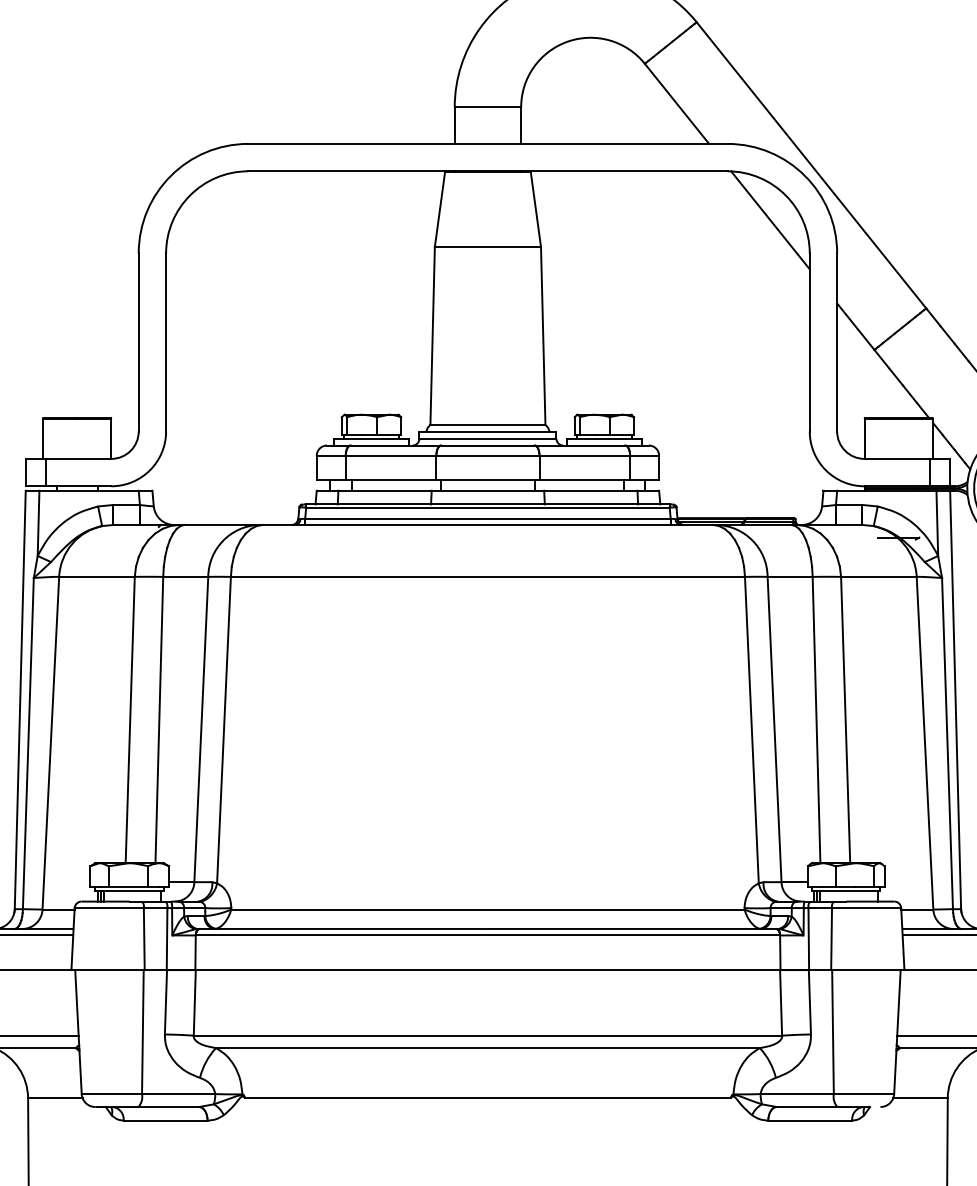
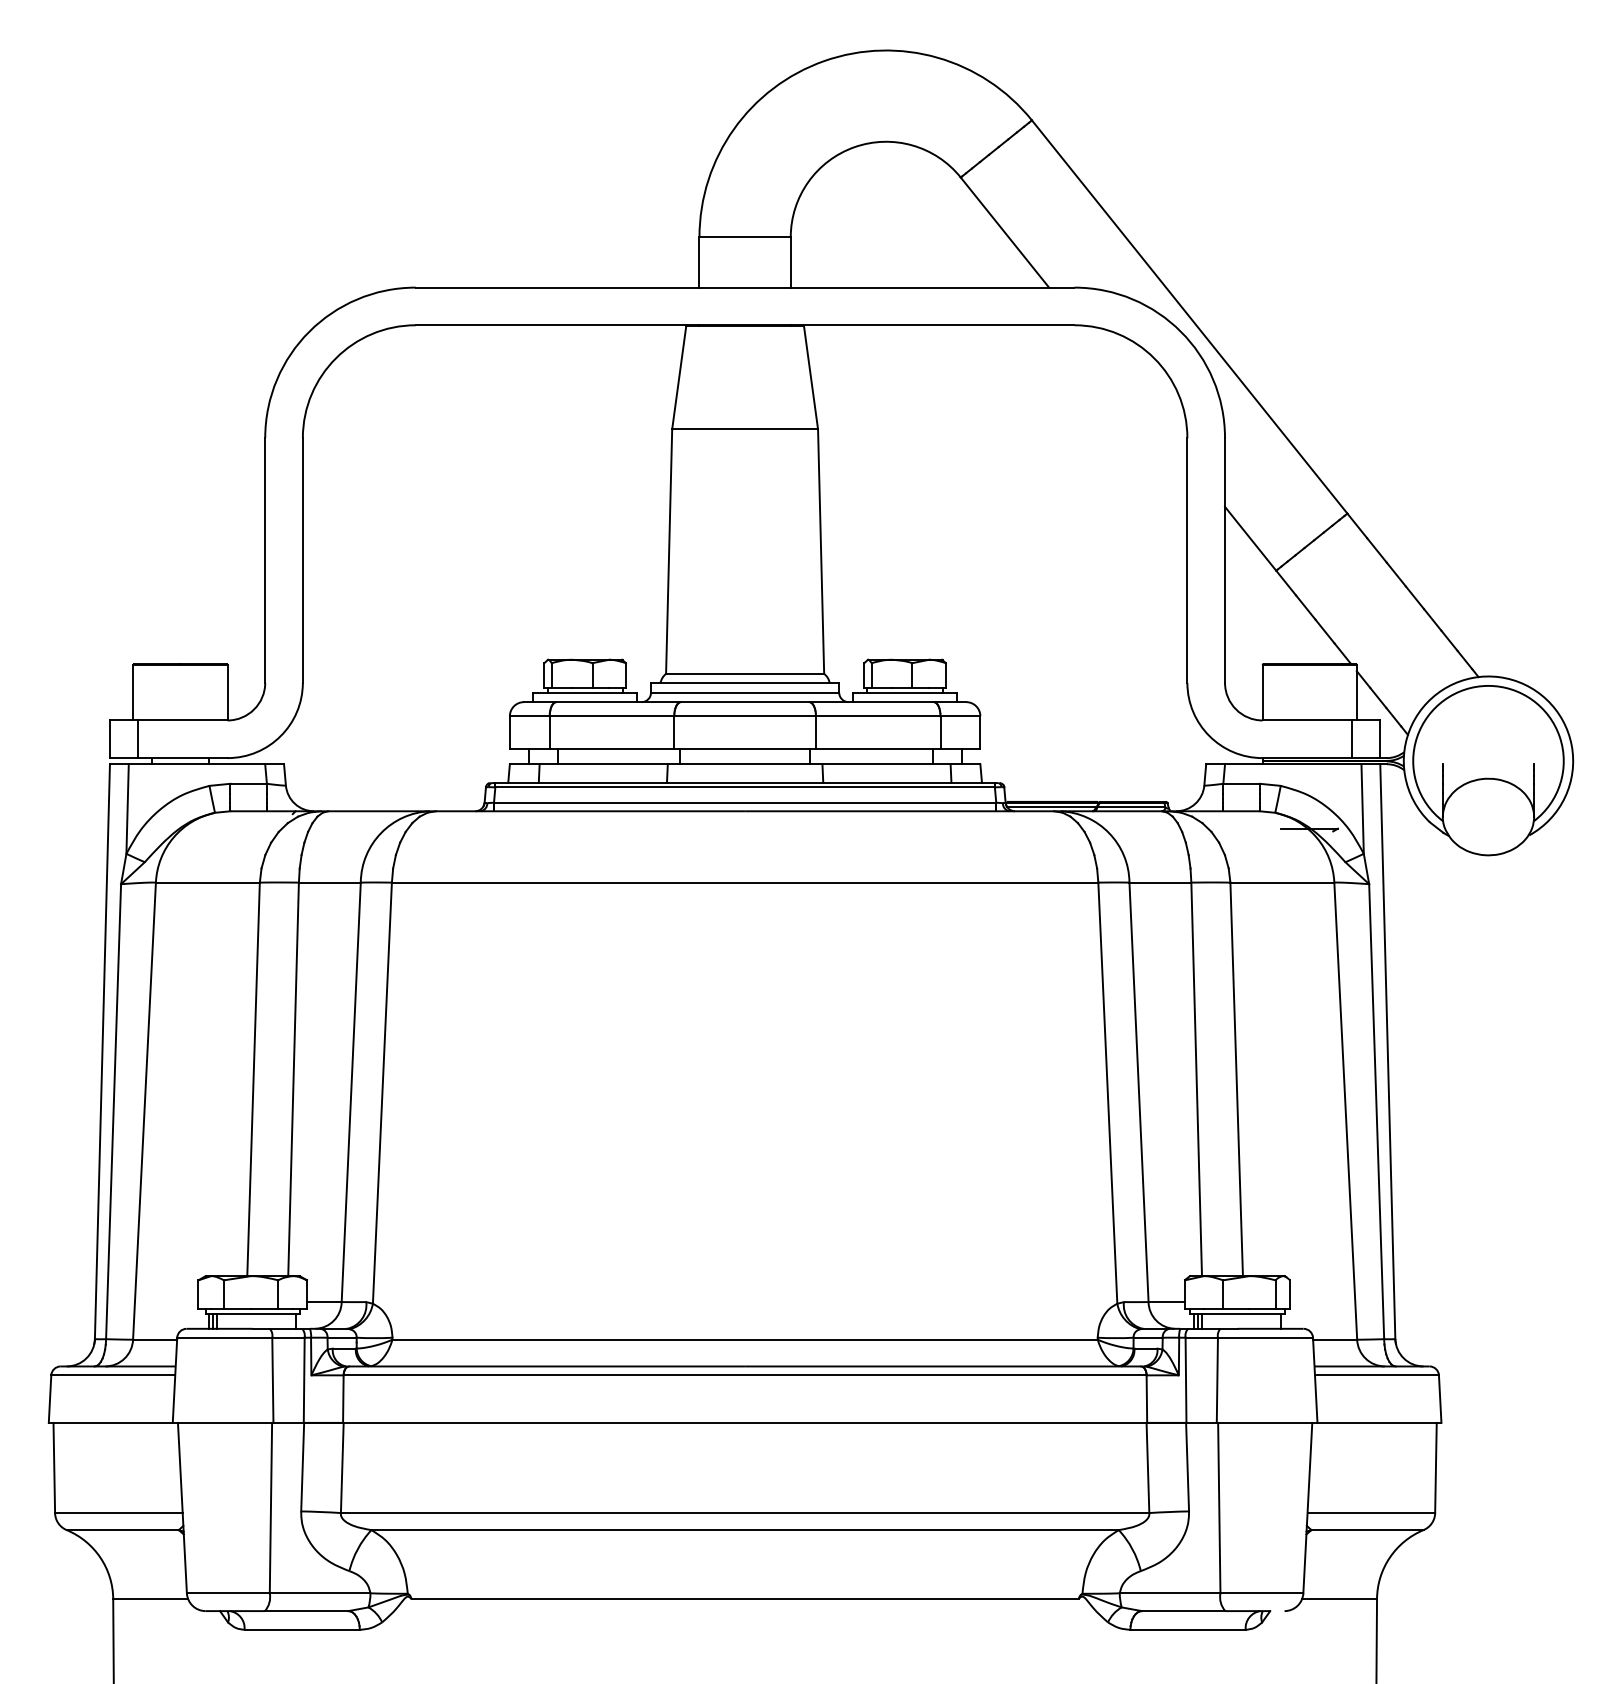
line: (770, 220) -> (1133, 392), removed

